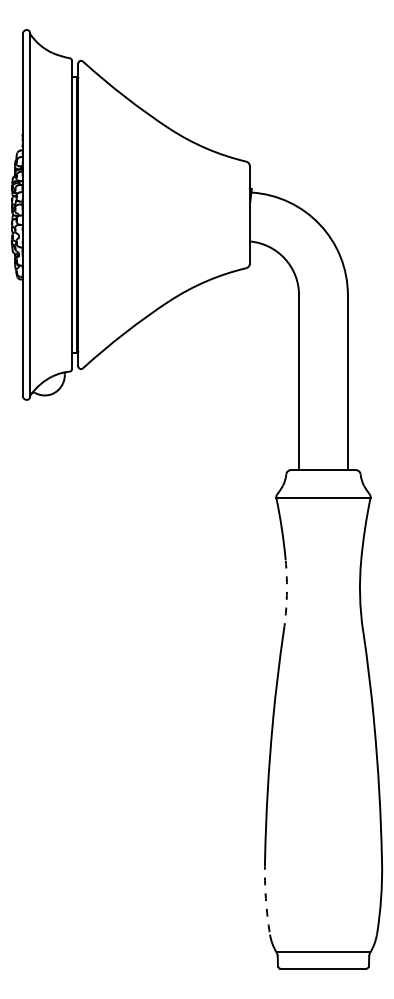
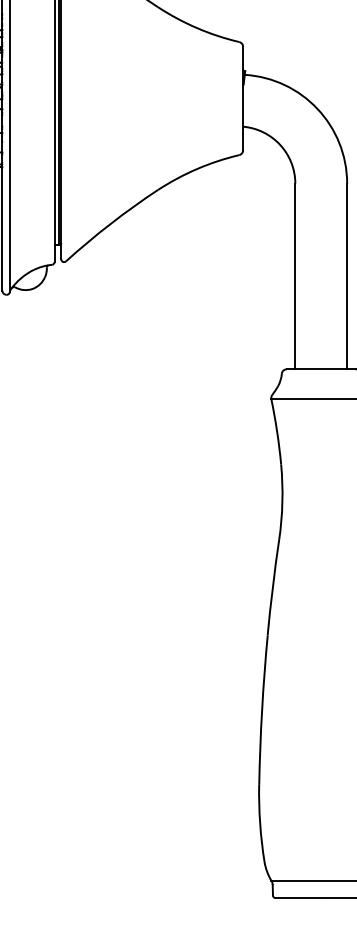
arc: (286, 595) -> (282, 502), dashed -> solid
arc: (265, 898) -> (259, 823), dashed -> solid

